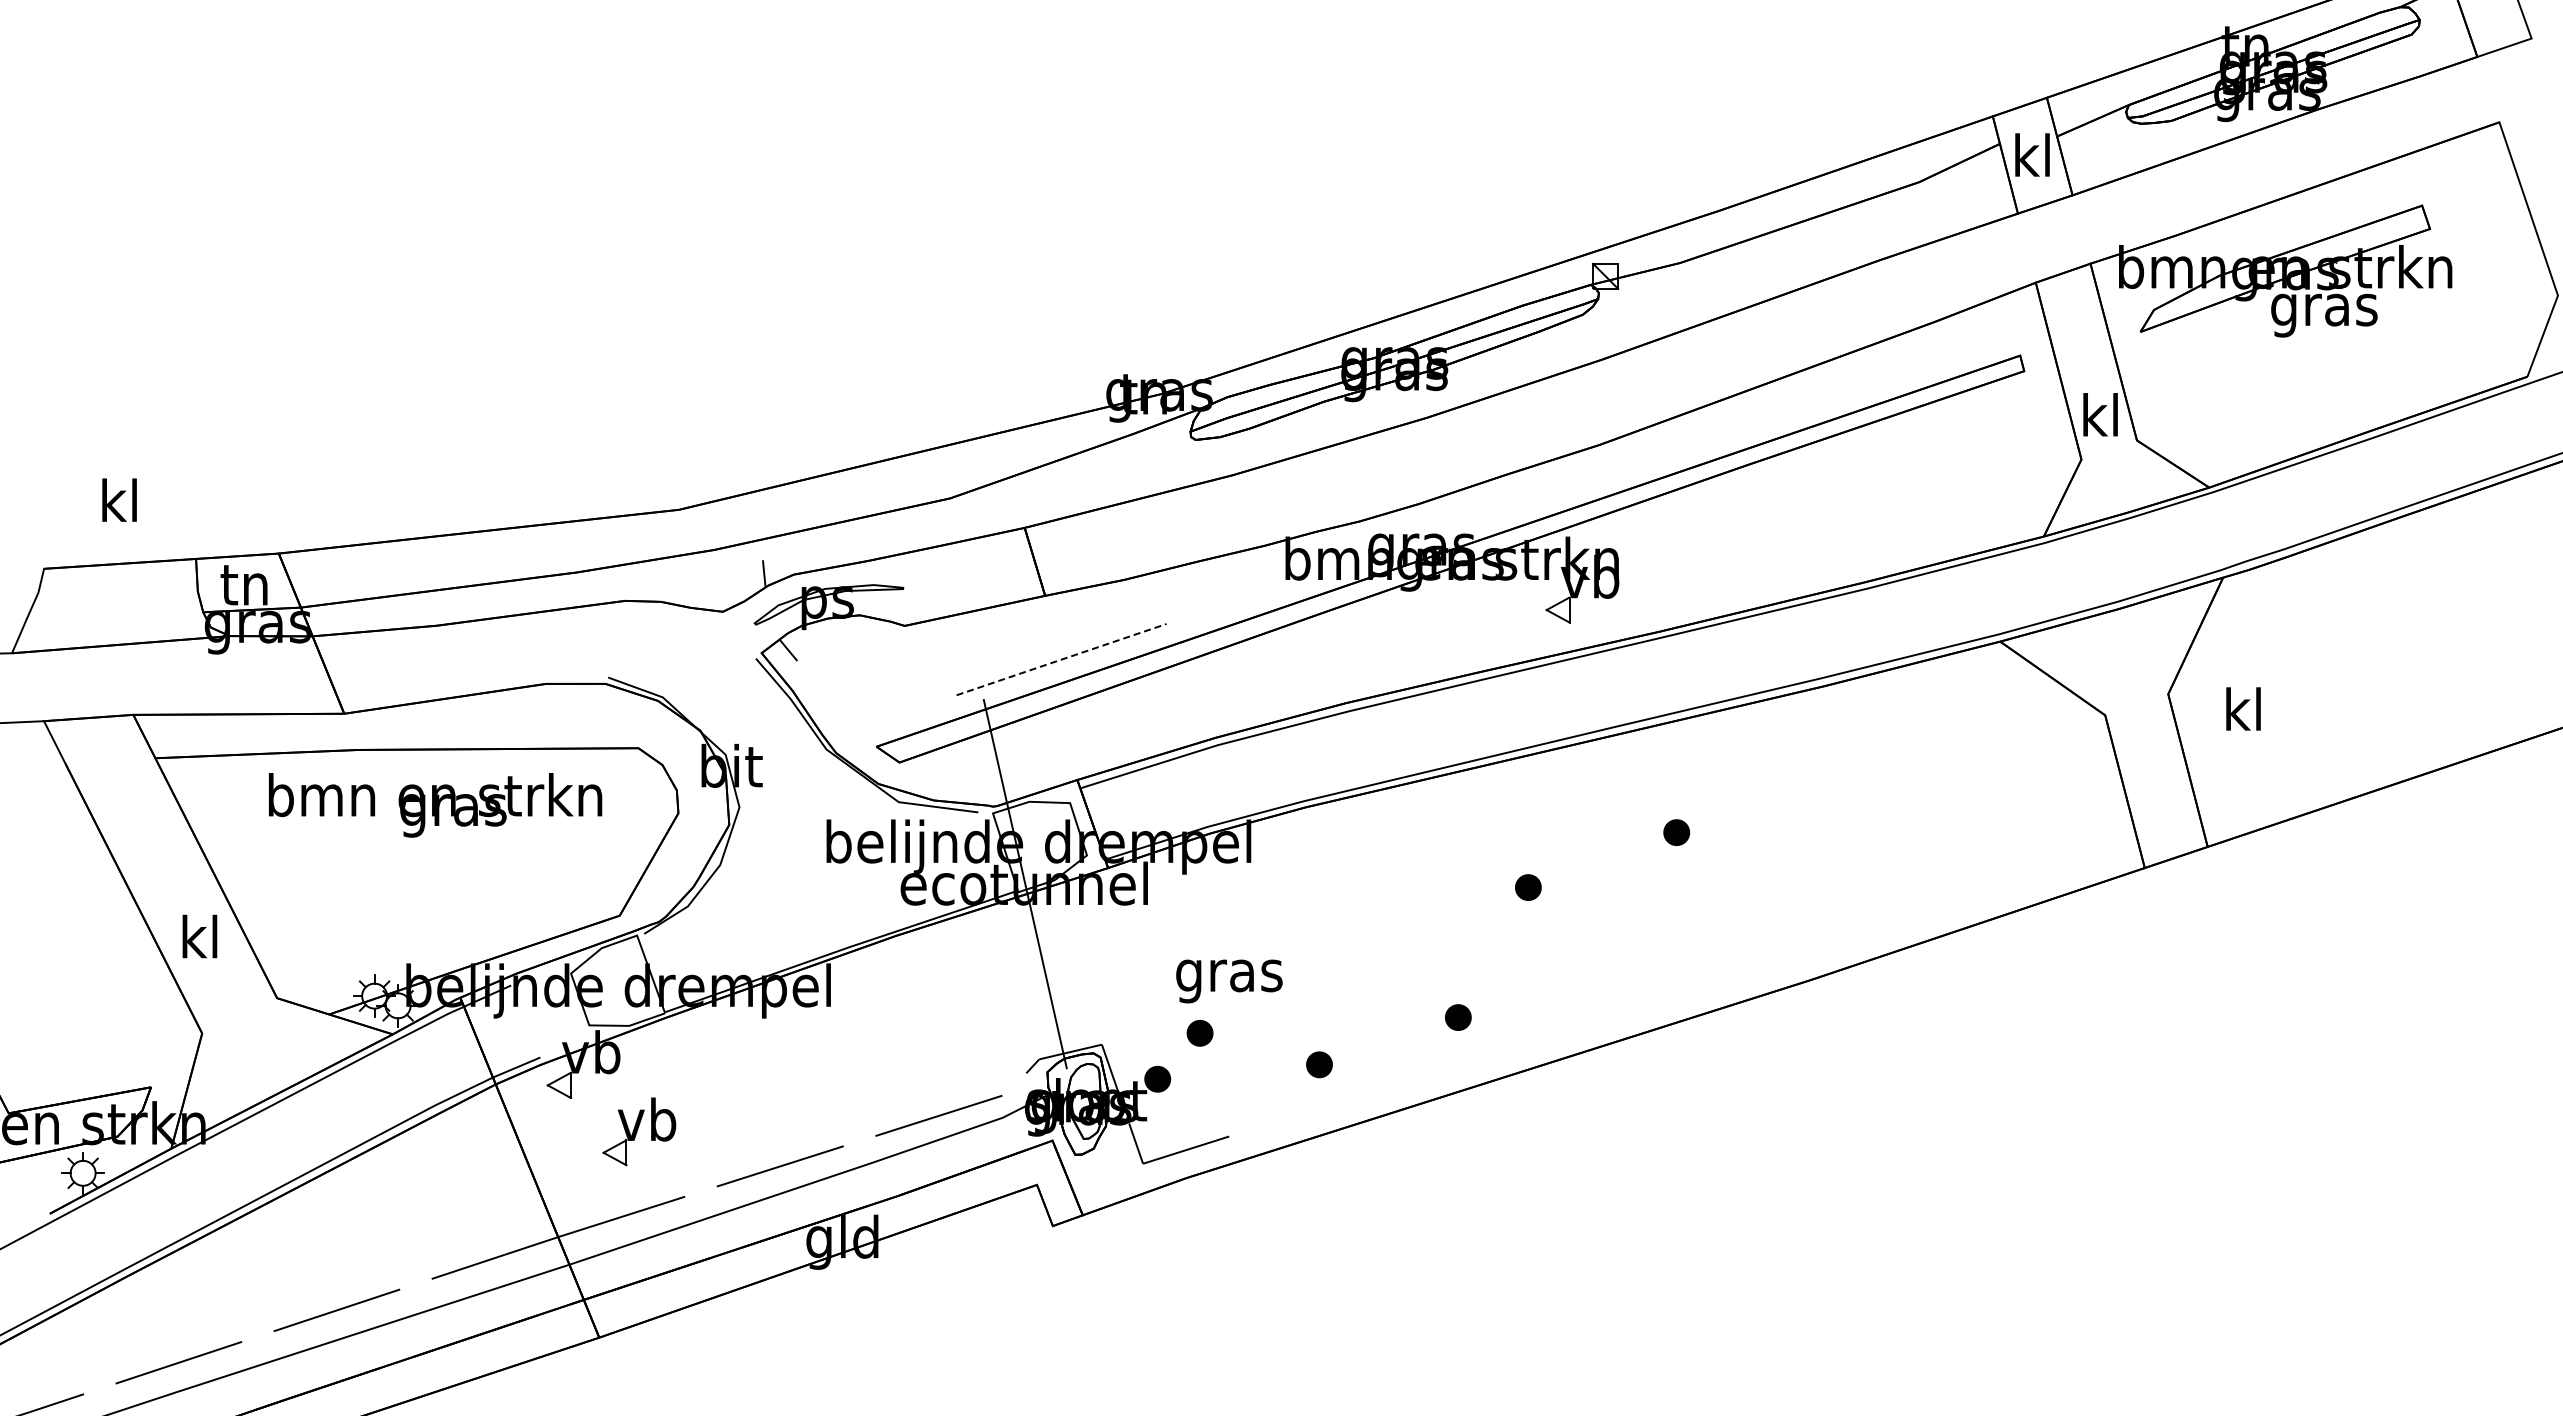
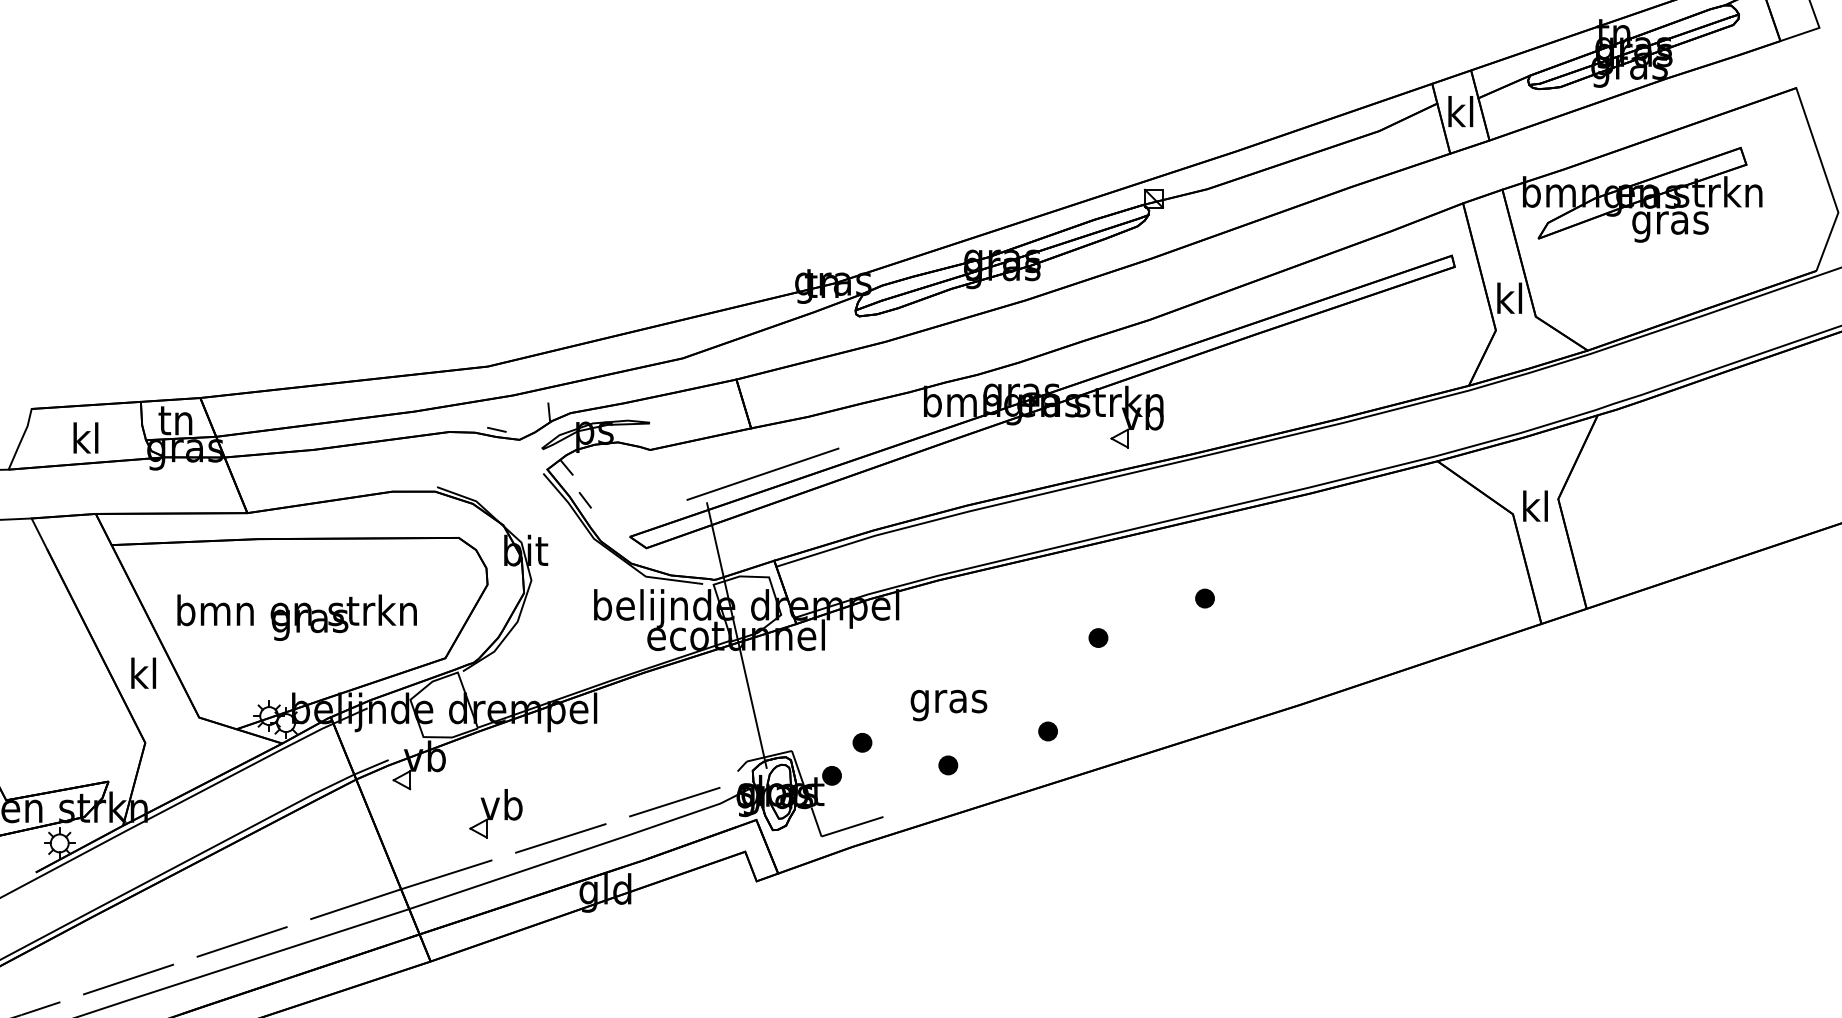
text: (119, 499) -> (85, 437), moved
line: (691, 597) -> (496, 429), added
line: (1061, 659) -> (762, 474), dashed -> solid
line: (814, 695) -> (585, 500), added
text: (2243, 708) -> (1535, 505), moved
text: (435, 805) -> (297, 617), moved
text: (1229, 981) -> (949, 705), moved
part: (639, 1131) -> (496, 813), moved

